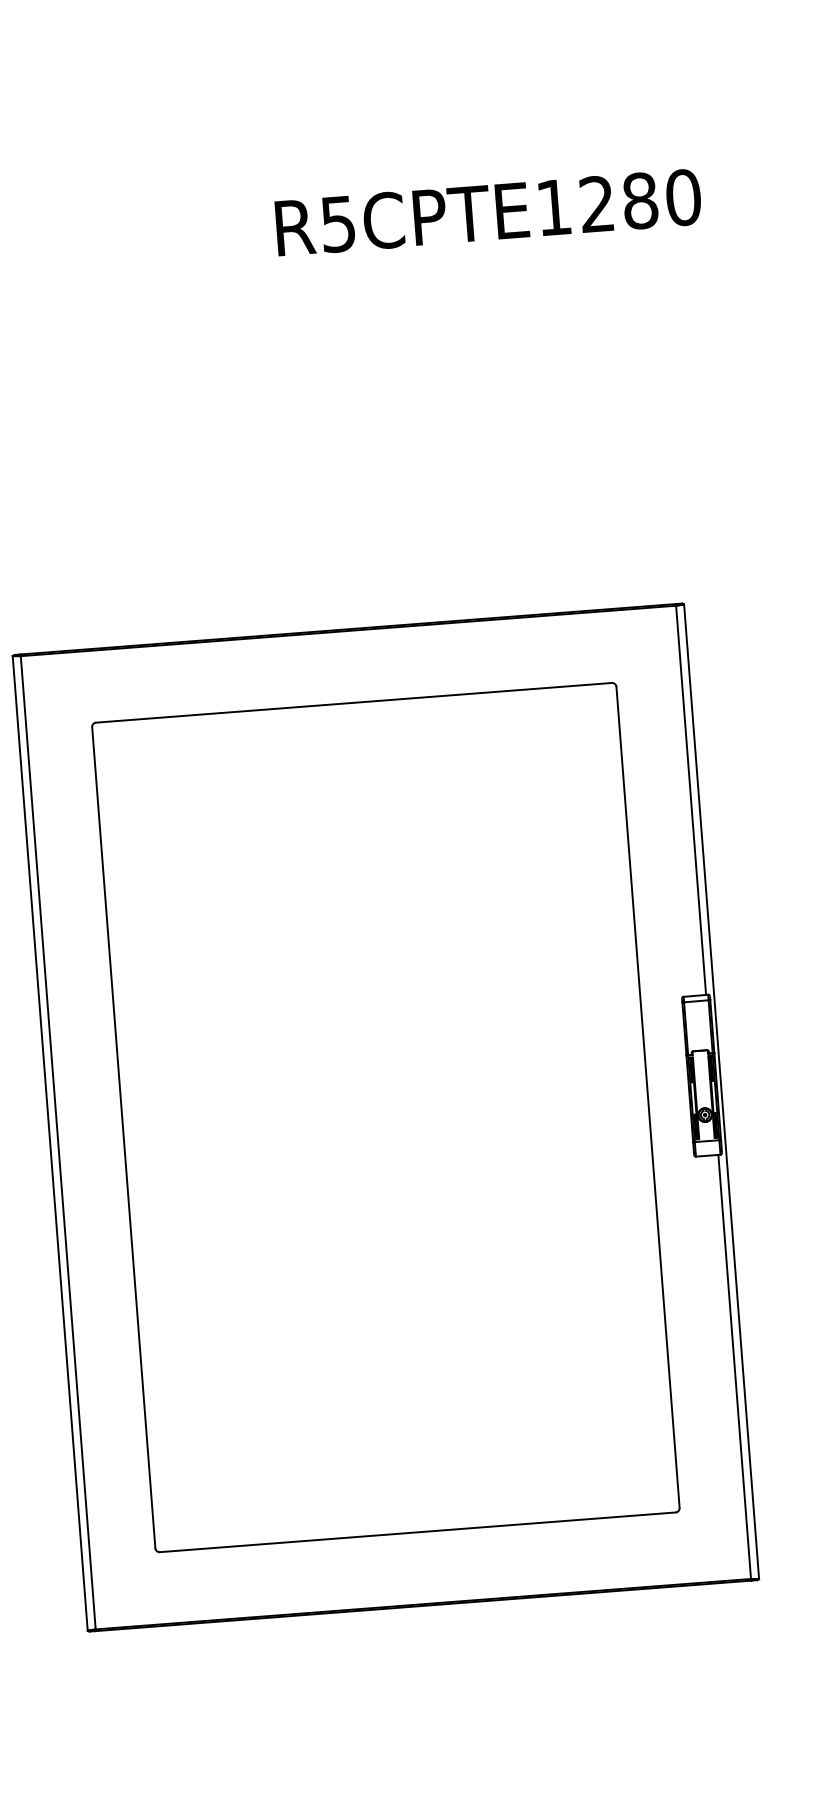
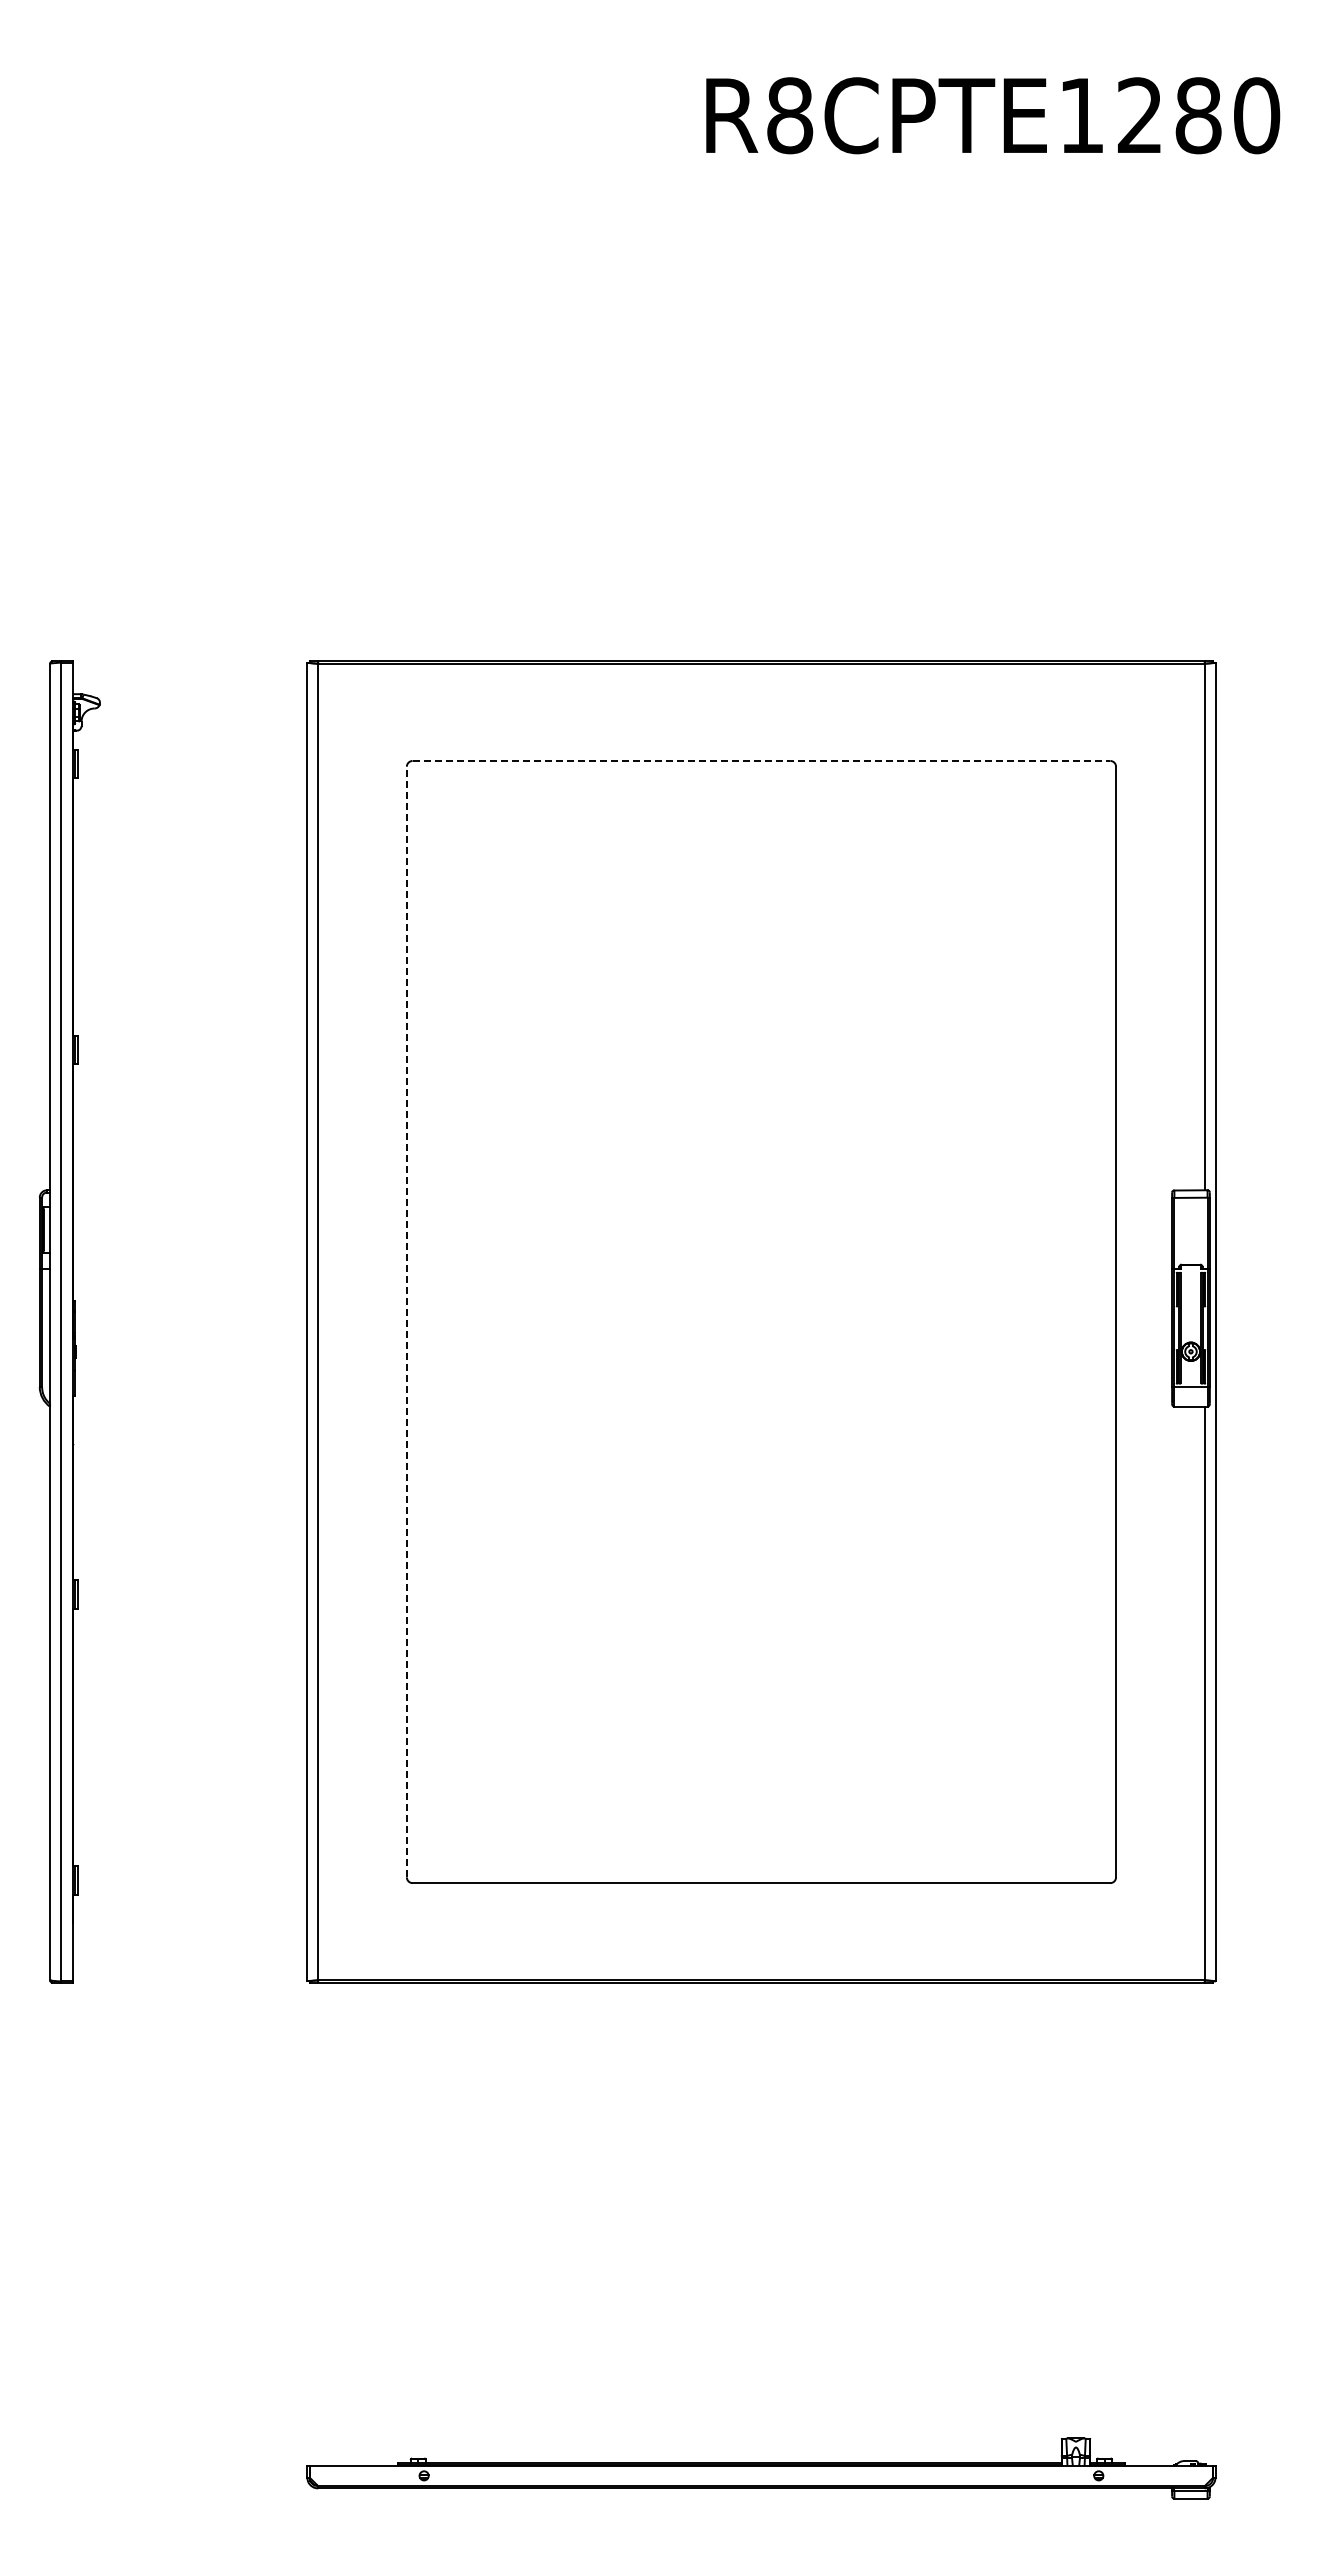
text: (338, 224) -> (790, 115), R5CPTE1280 -> R8CPTE1280
line: (353, 702) -> (761, 760), solid -> dashed
line: (123, 1137) -> (406, 1321), solid -> dashed

